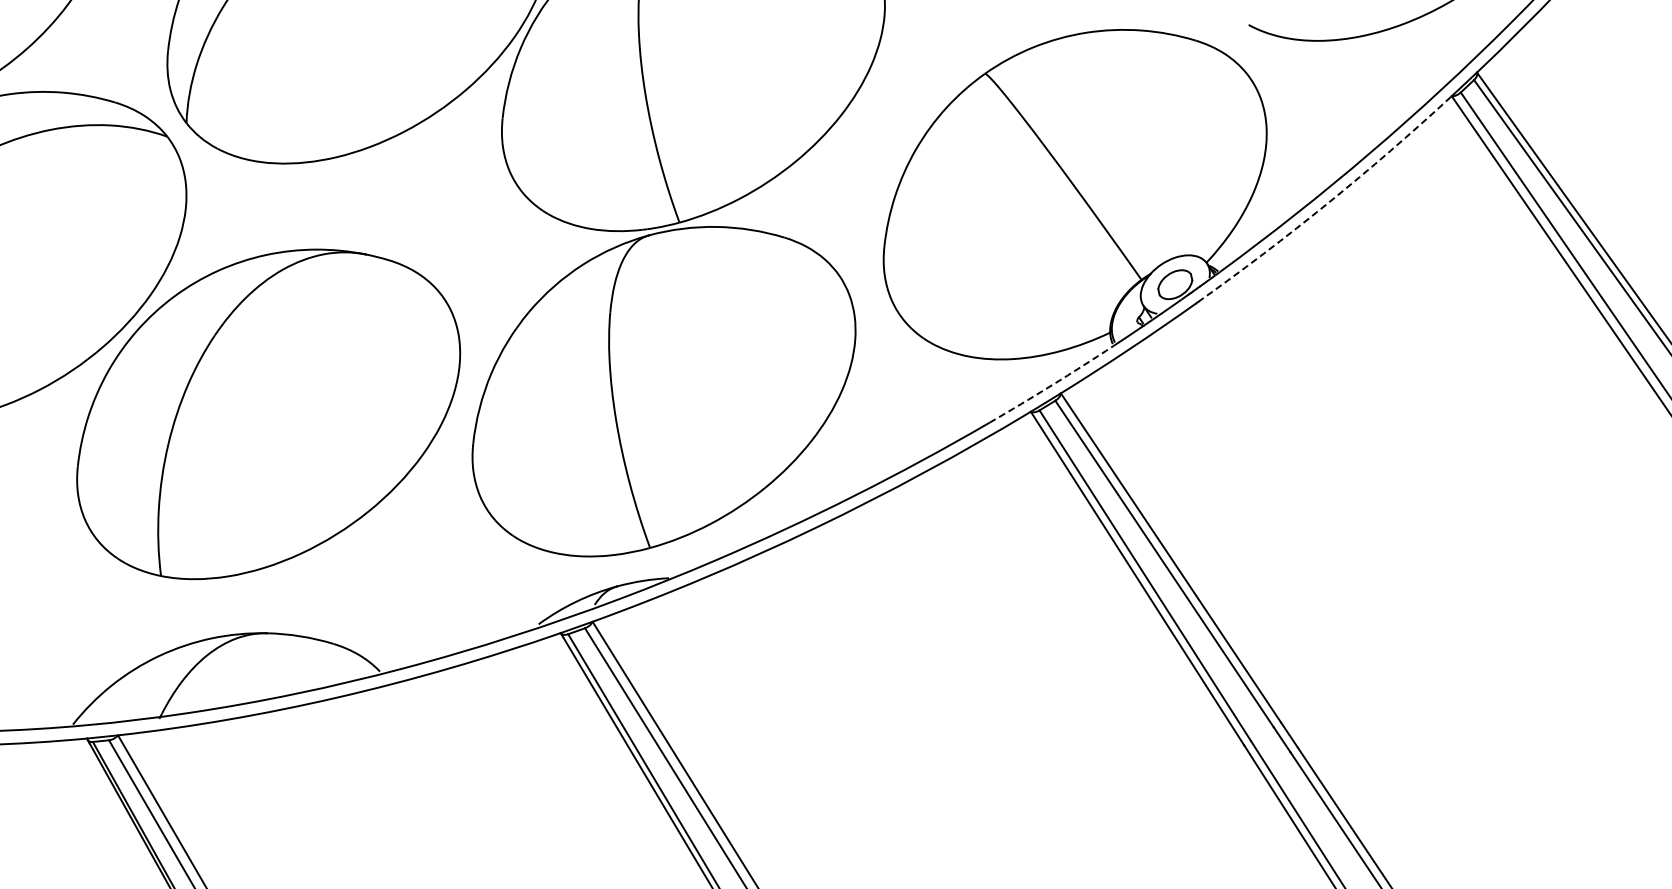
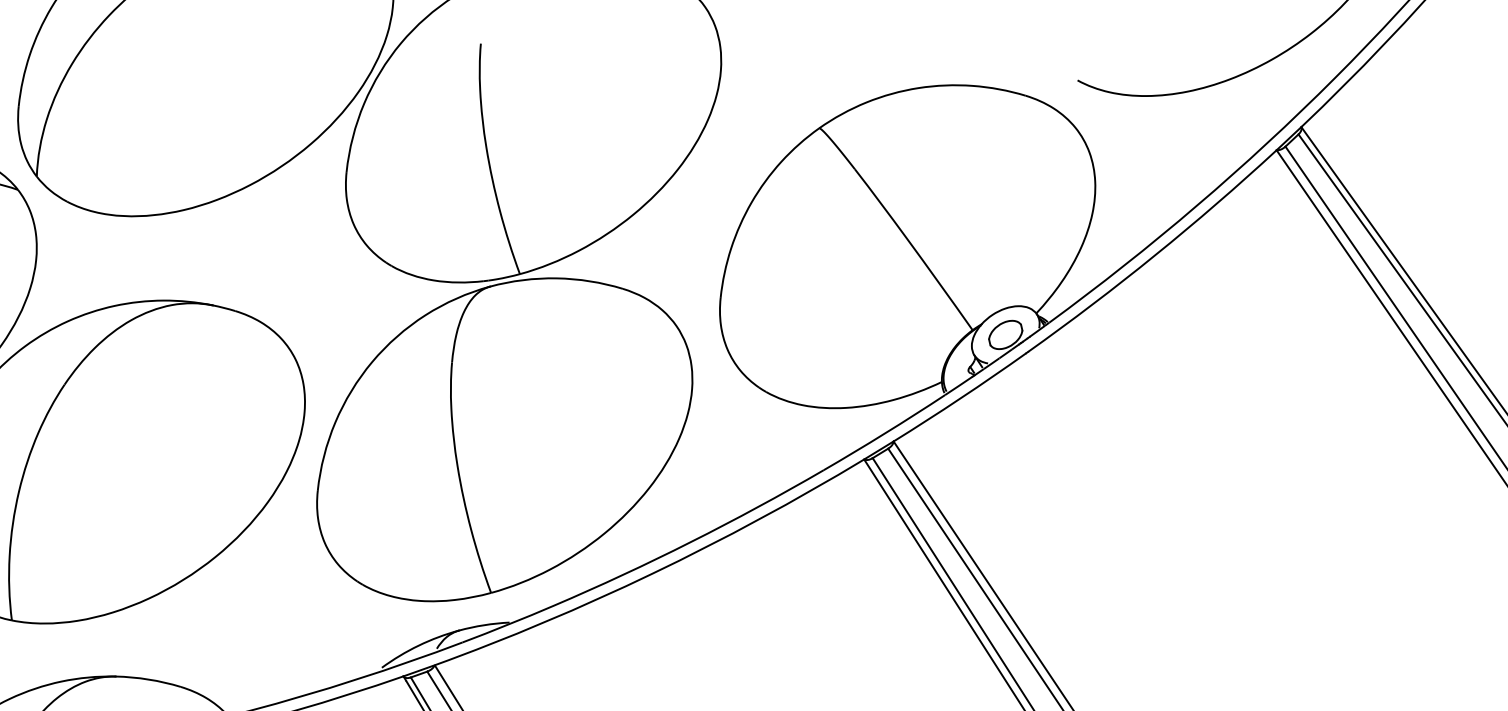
arc: (1328, 203) -> (1155, 255), dashed -> solid
arc: (1052, 385) -> (885, 433), dashed -> solid

